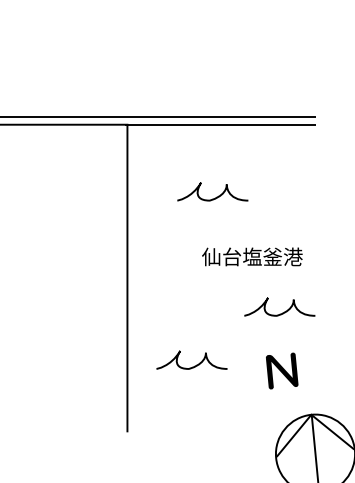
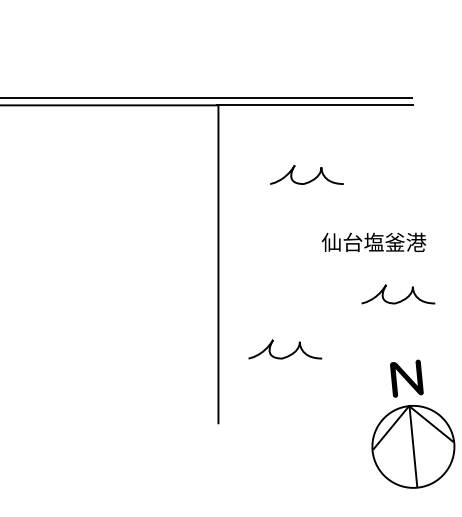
text: (251, 256) -> (373, 241), moved
curve: (281, 312) -> (400, 300), moved
part: (281, 370) -> (406, 378), moved

